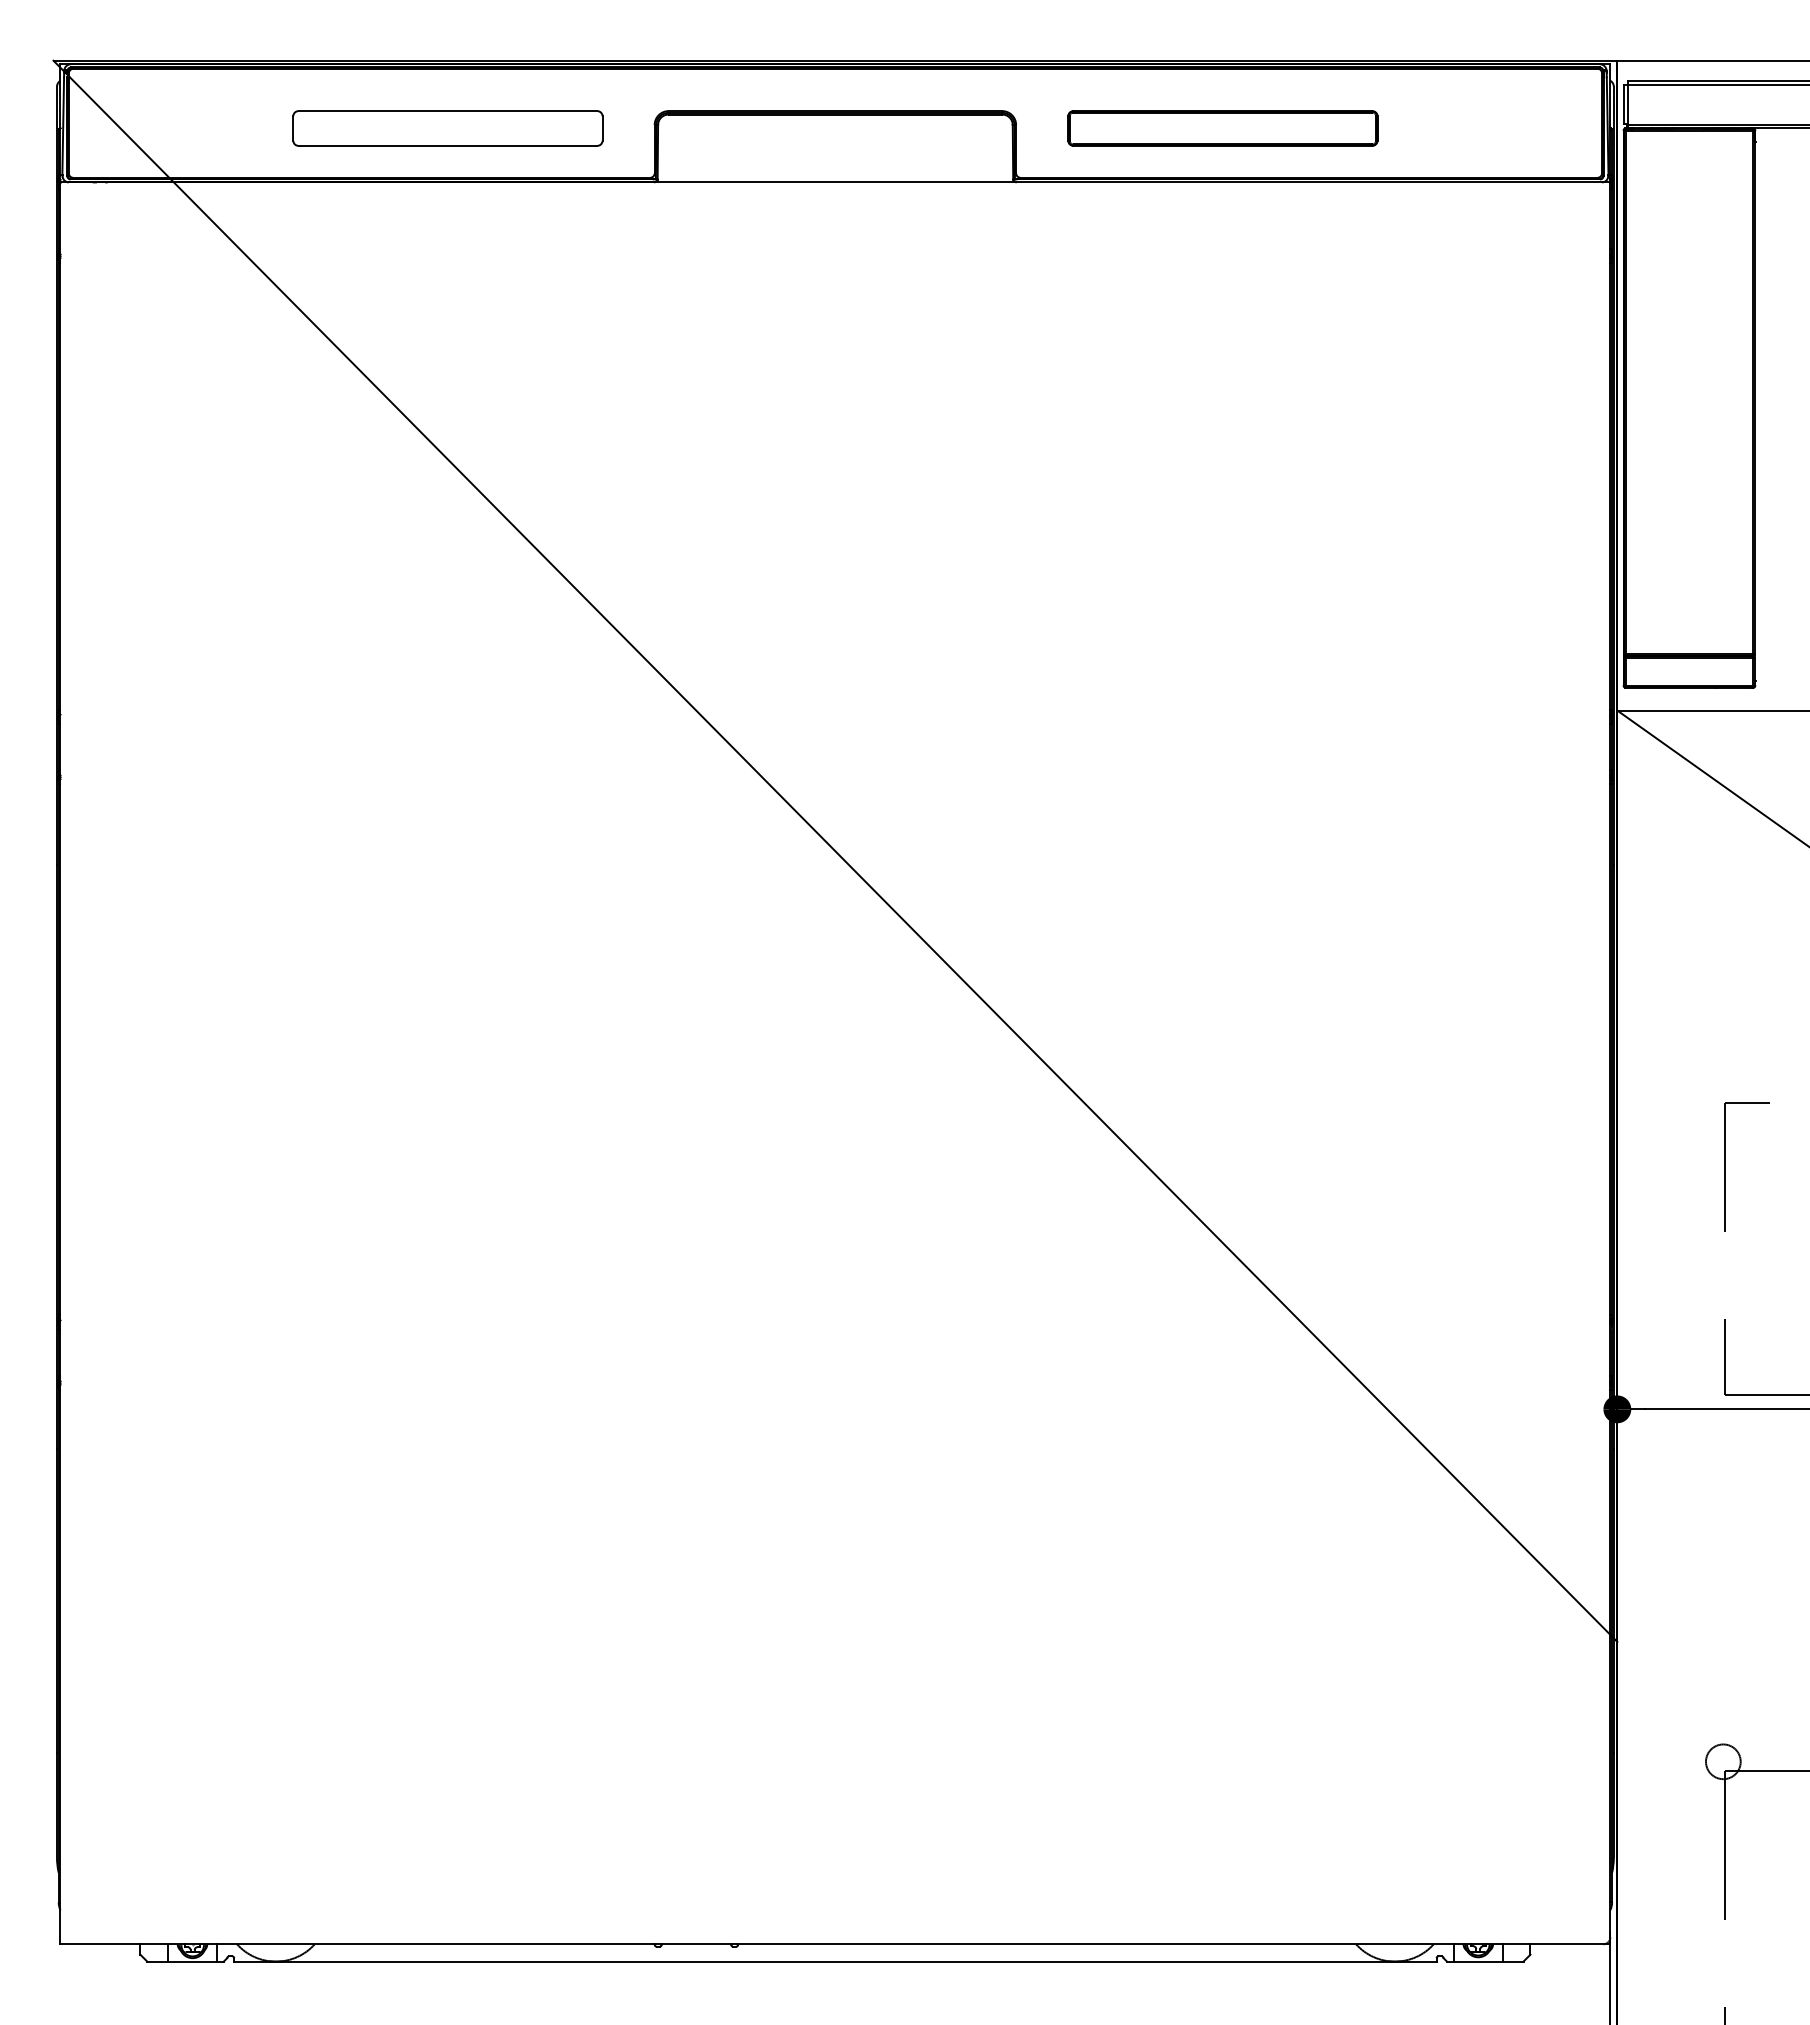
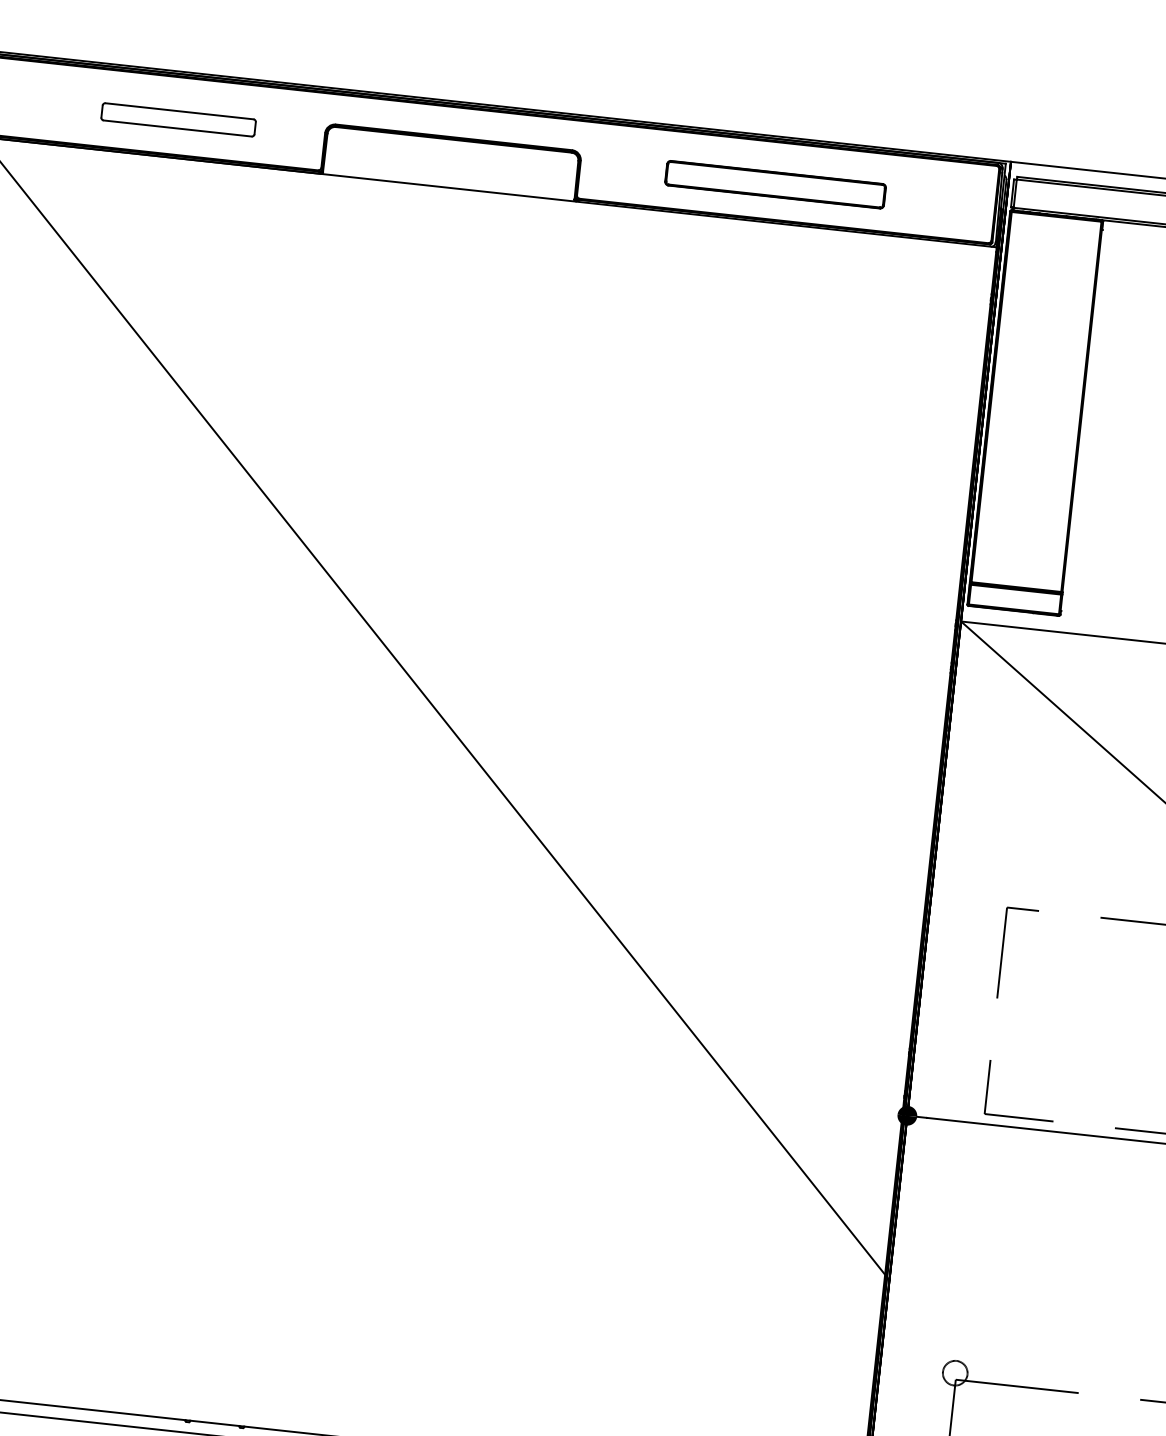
part: (447, 128) -> (178, 119), size x0.7
part: (1222, 128) -> (775, 184), moved

